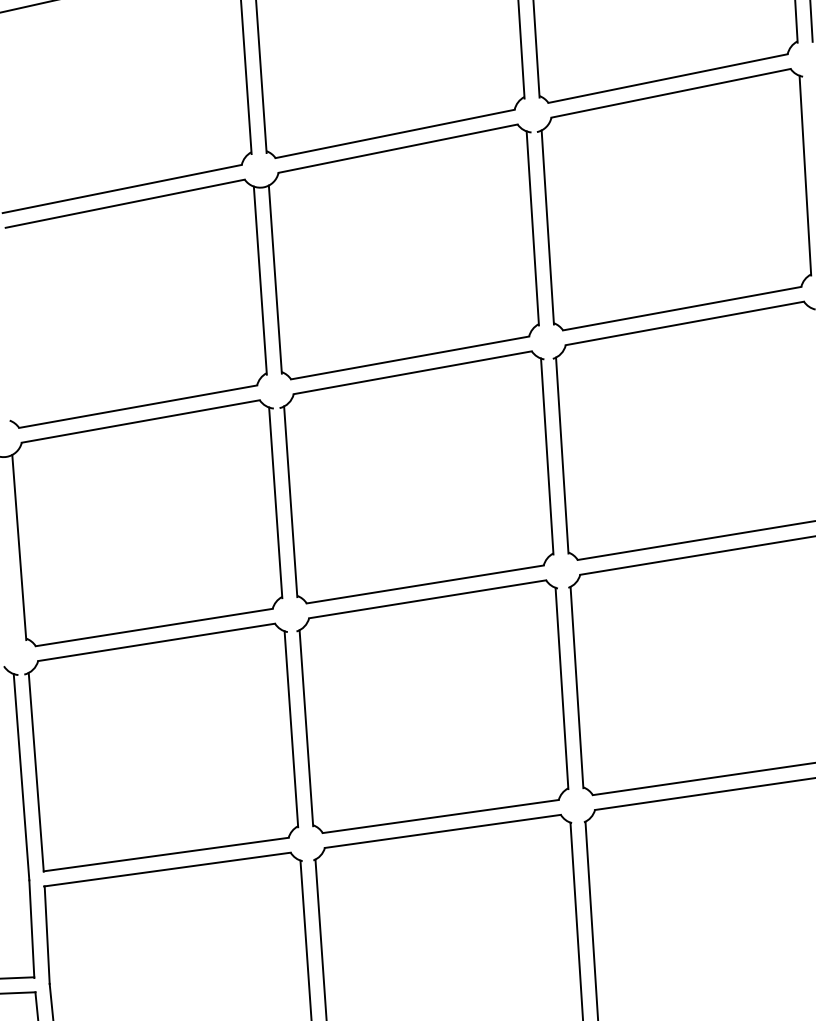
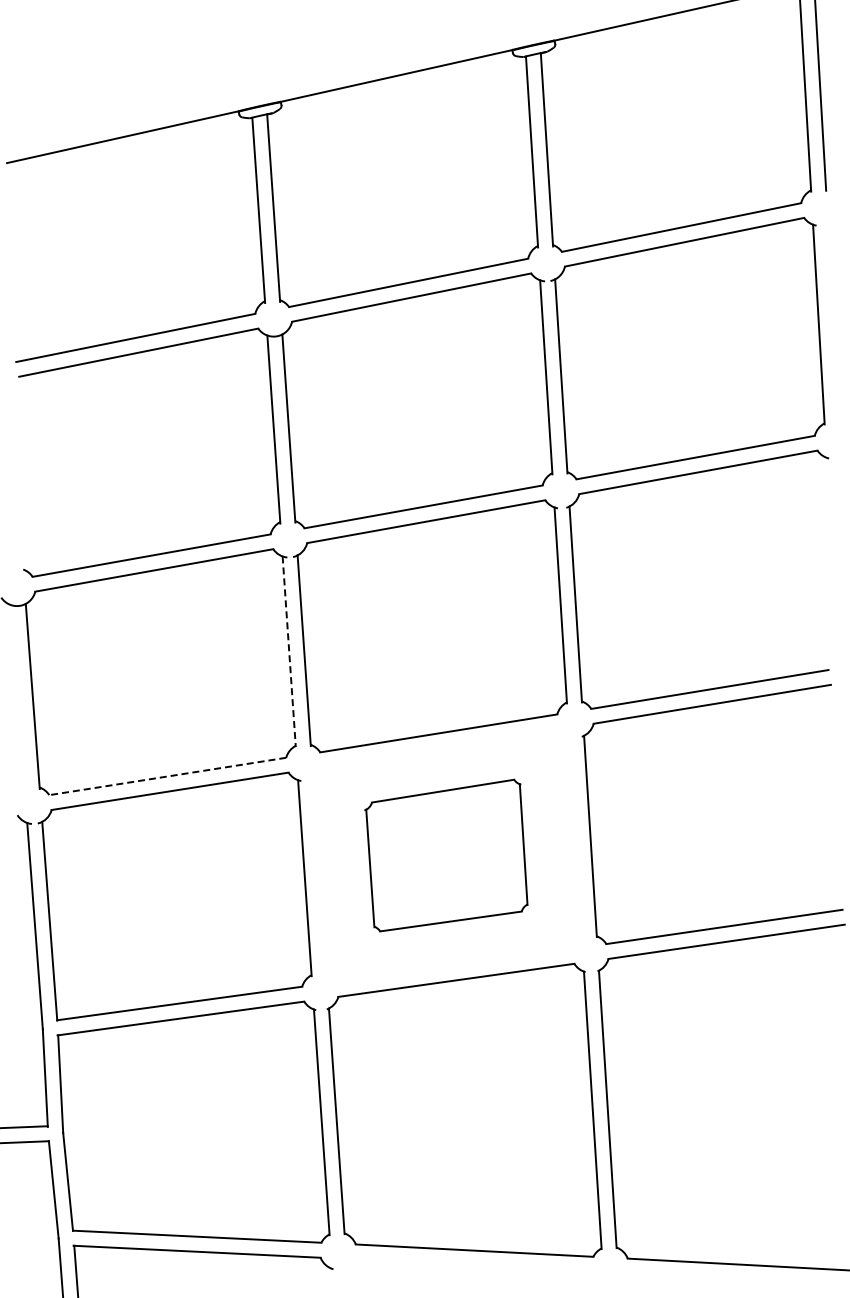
line: (276, 502) -> (289, 651), solid -> dashed
line: (154, 627) -> (167, 776), solid -> dashed
part: (432, 706) -> (445, 855), size x0.6

